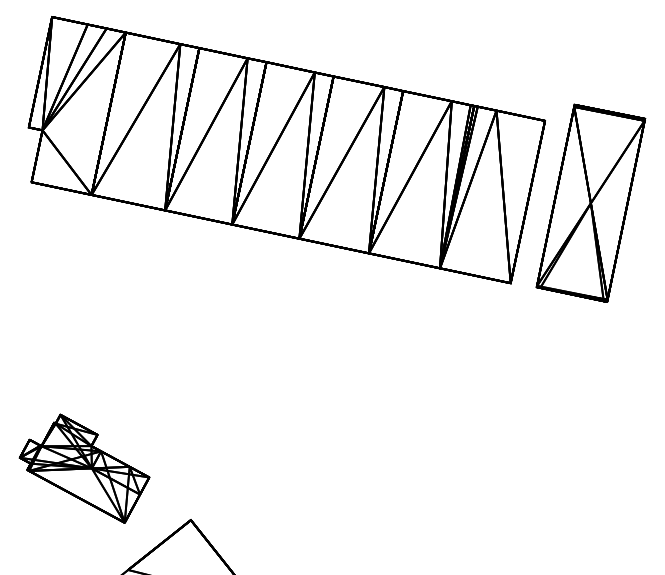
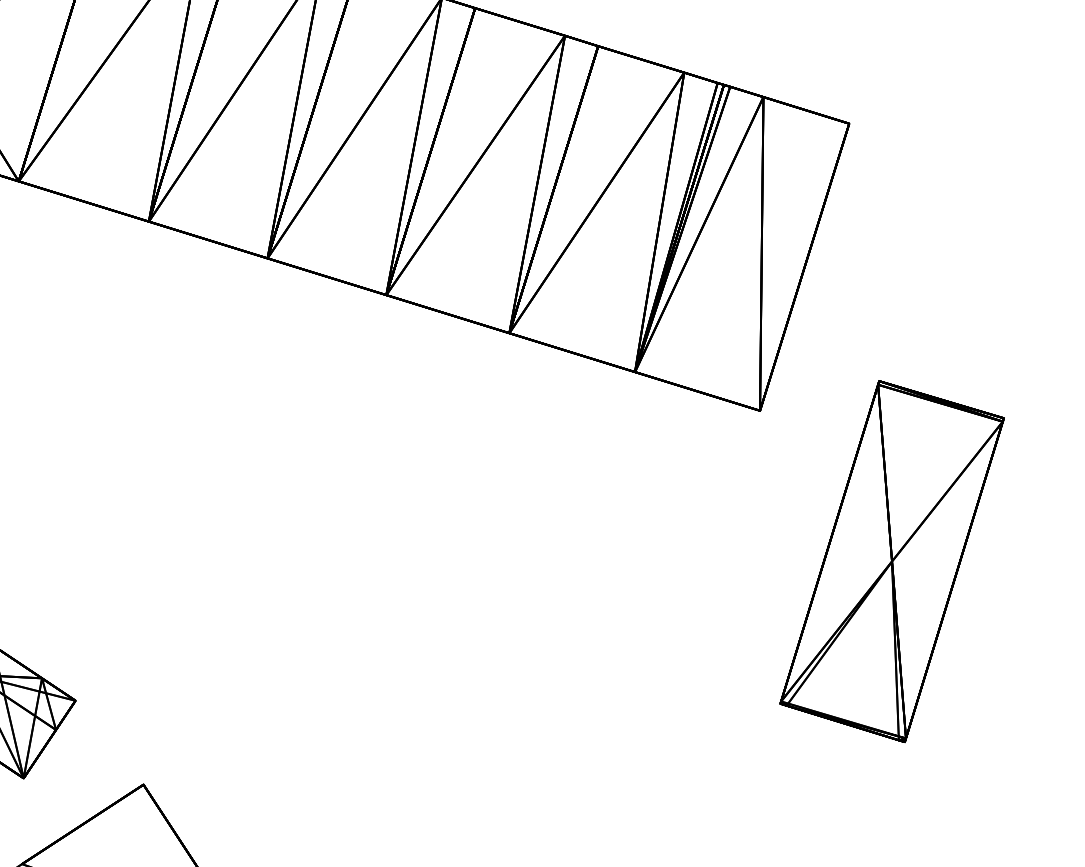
part: (590, 202) -> (891, 559), moved

